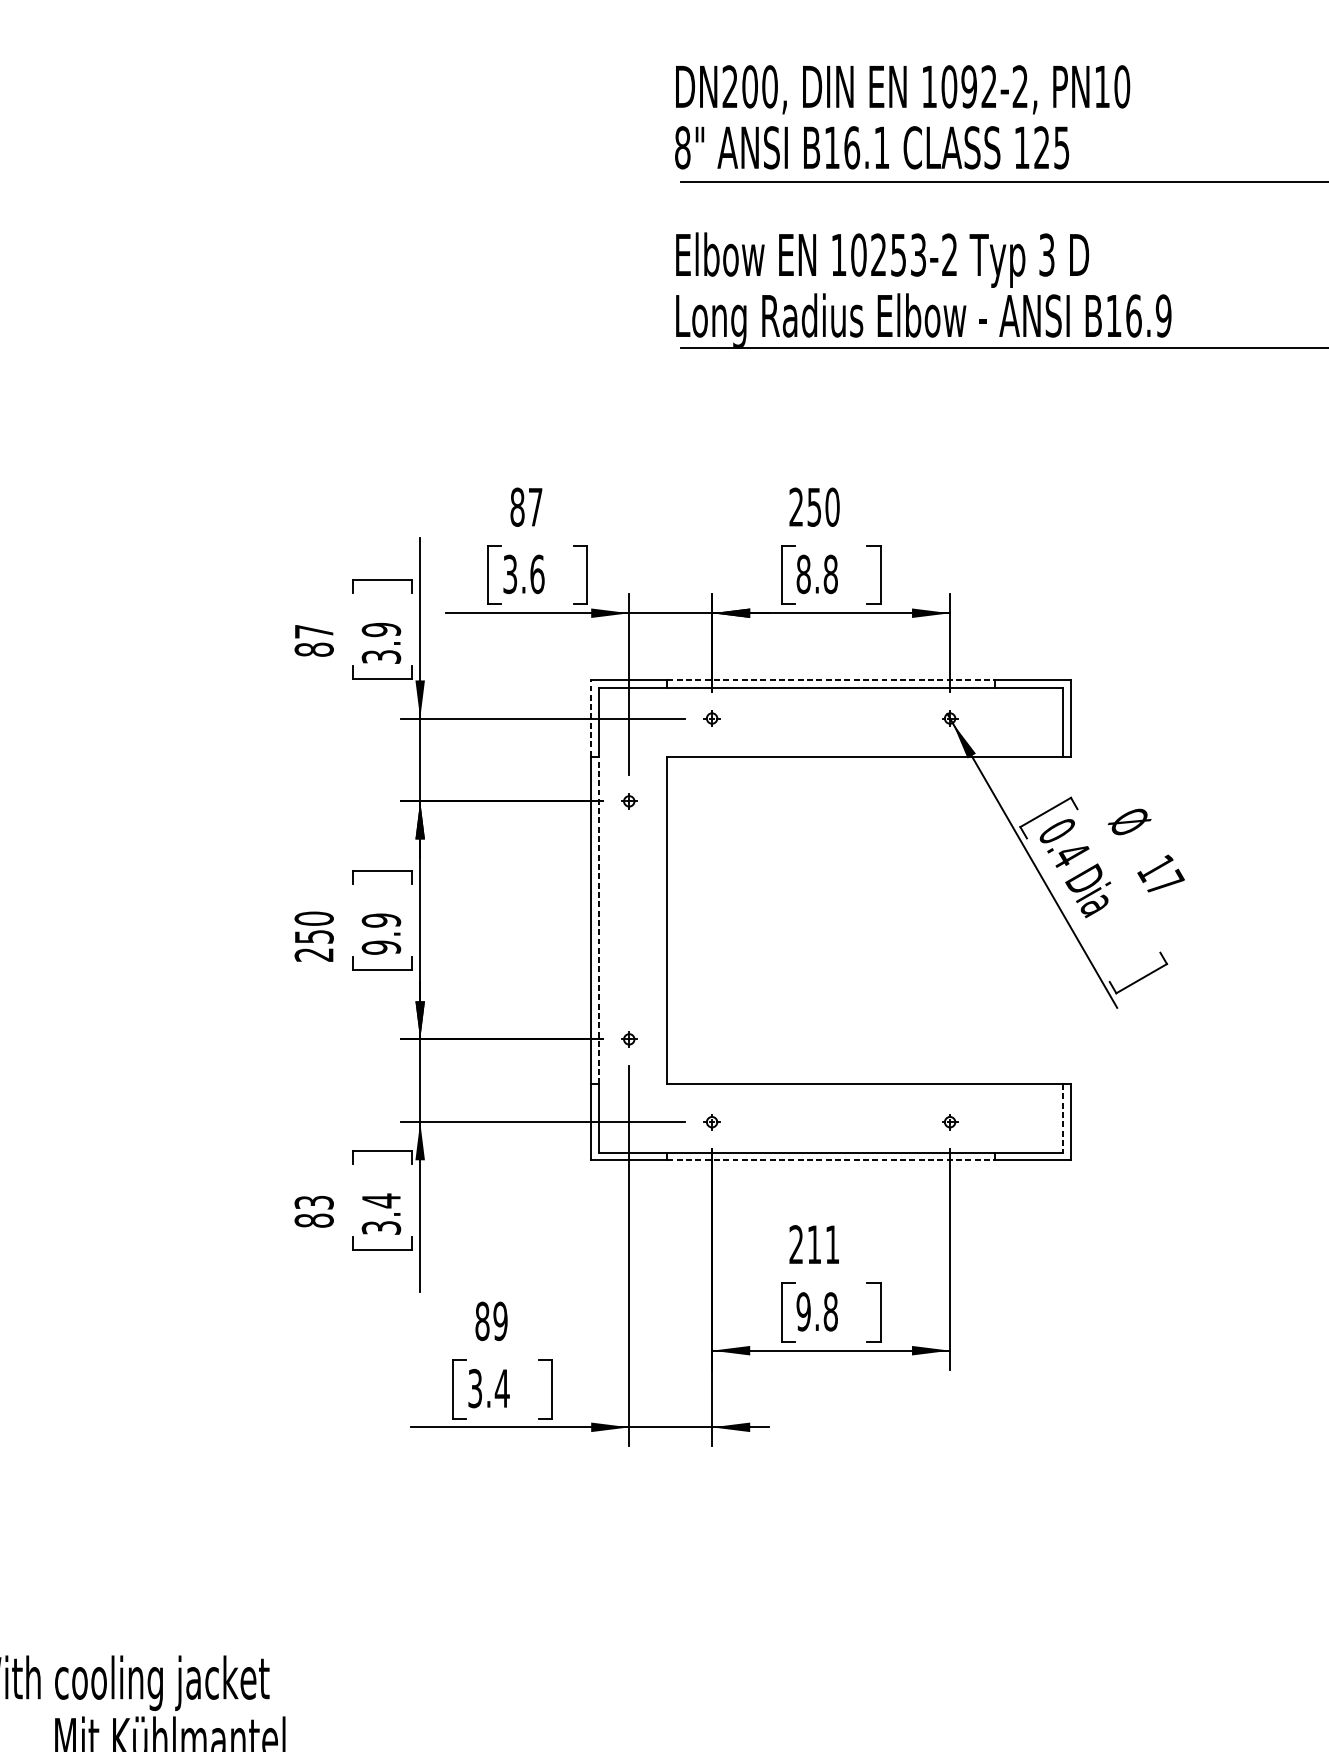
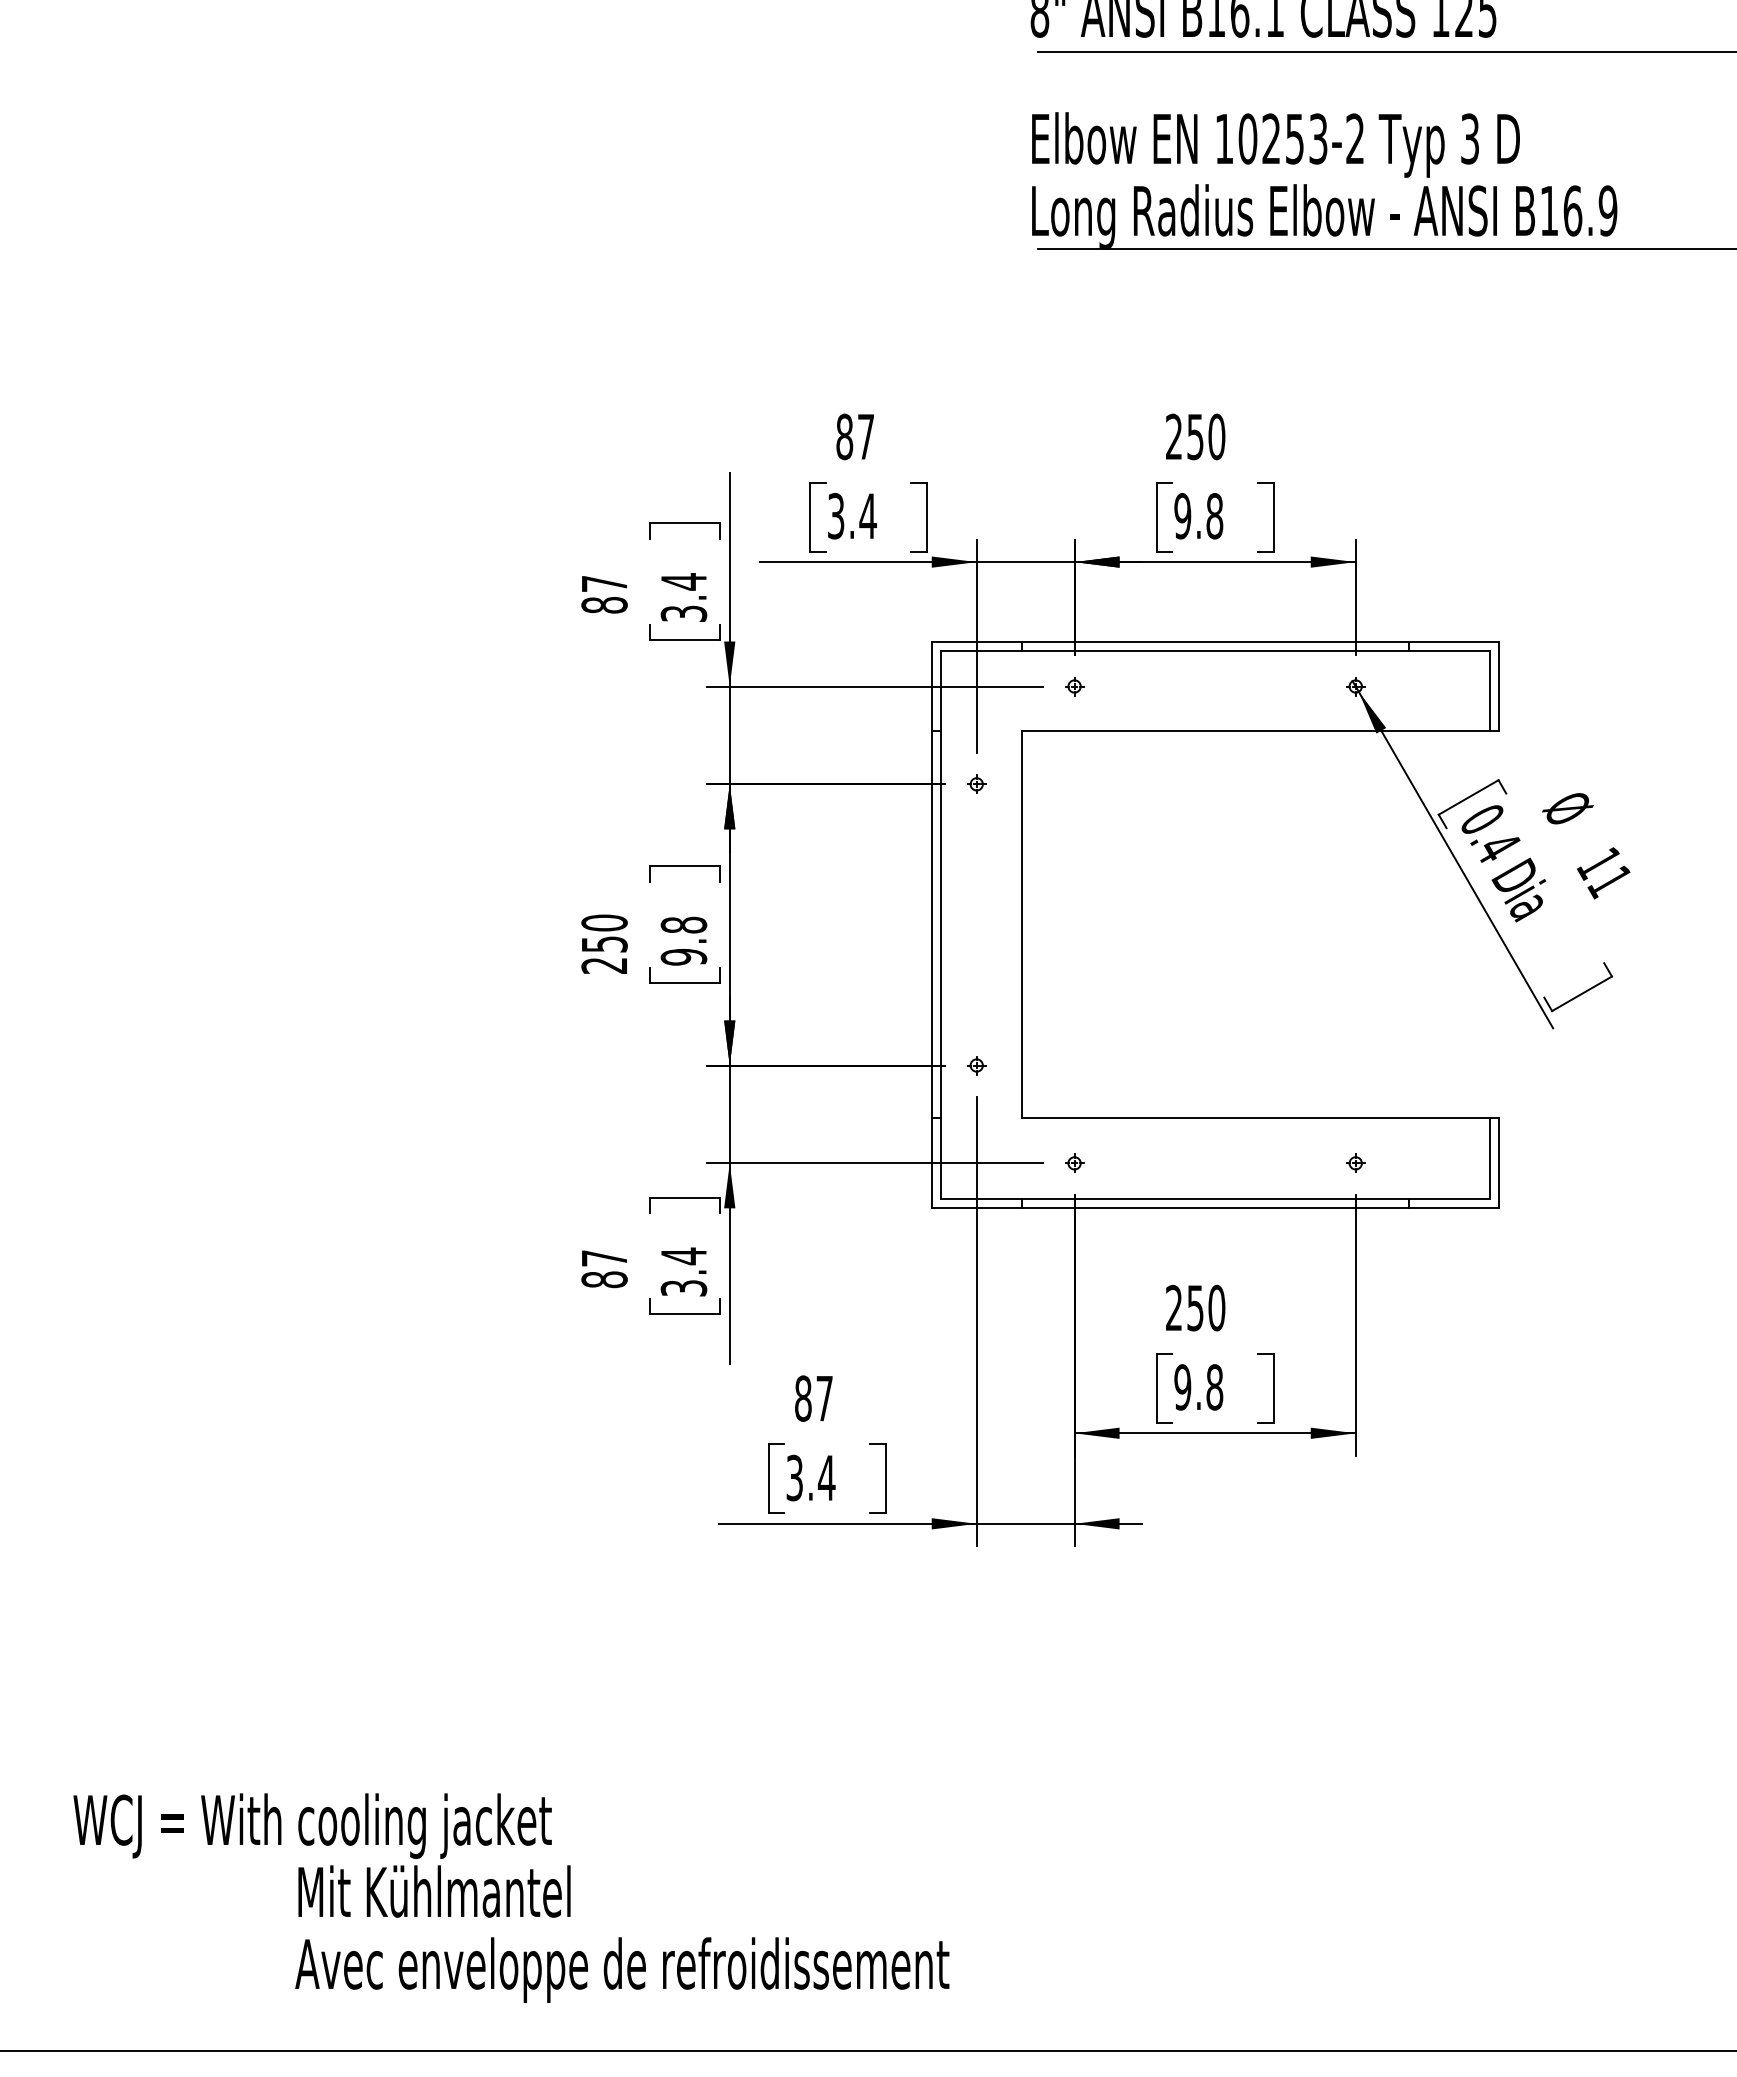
text: (537, 574) -> (868, 516), 3.6 -> 3.4
text: (803, 574) -> (1182, 516), 8.8 -> 9.8
text: (381, 629) -> (683, 581), 3.9 -> 3.4
line: (831, 680) -> (1215, 641), dashed -> solid
line: (590, 718) -> (931, 686), dashed -> solid
text: (1165, 883) -> (1610, 881), 17 -> 11
text: (381, 920) -> (683, 924), 9.9 -> 9.8
line: (598, 920) -> (940, 924), dashed -> solid
line: (1063, 1118) -> (1489, 1159), dashed -> solid
line: (831, 1160) -> (1215, 1208), dashed -> solid
text: (314, 1202) -> (604, 1258), 83 -> 87
text: (823, 1244) -> (1206, 1307), 211 -> 250
text: (500, 1321) -> (824, 1398), 89 -> 87

